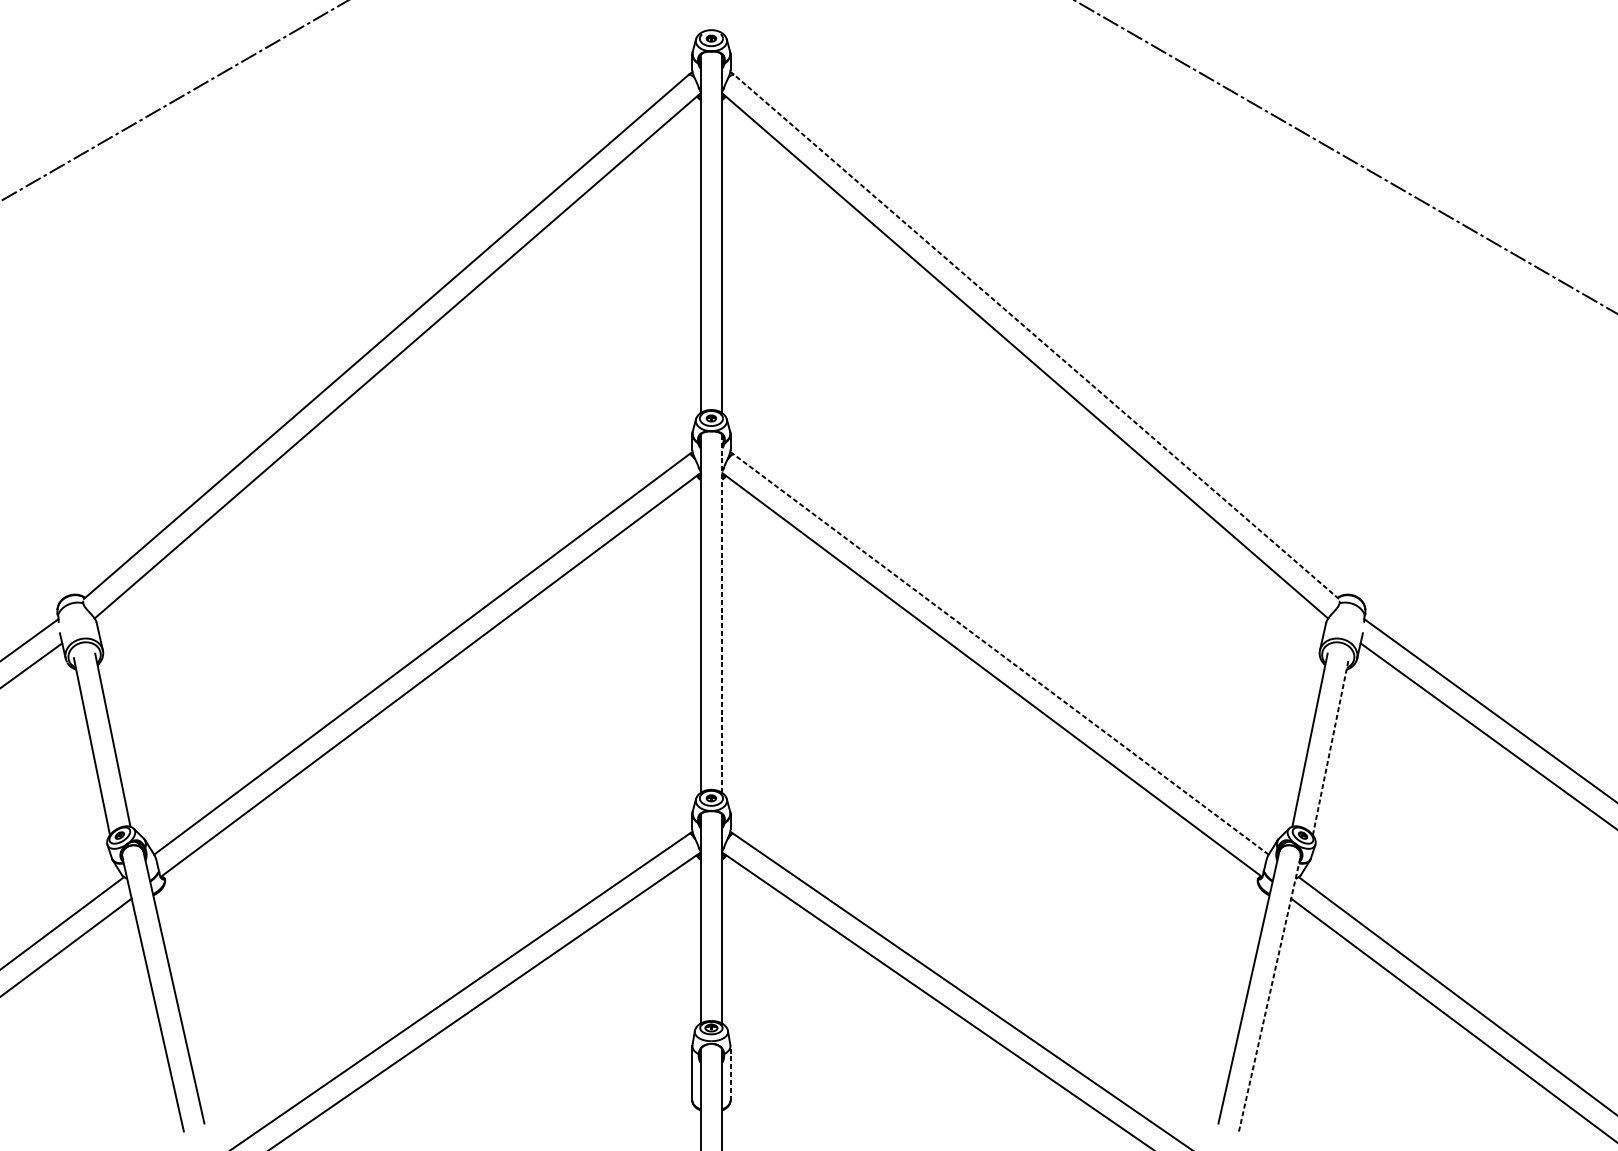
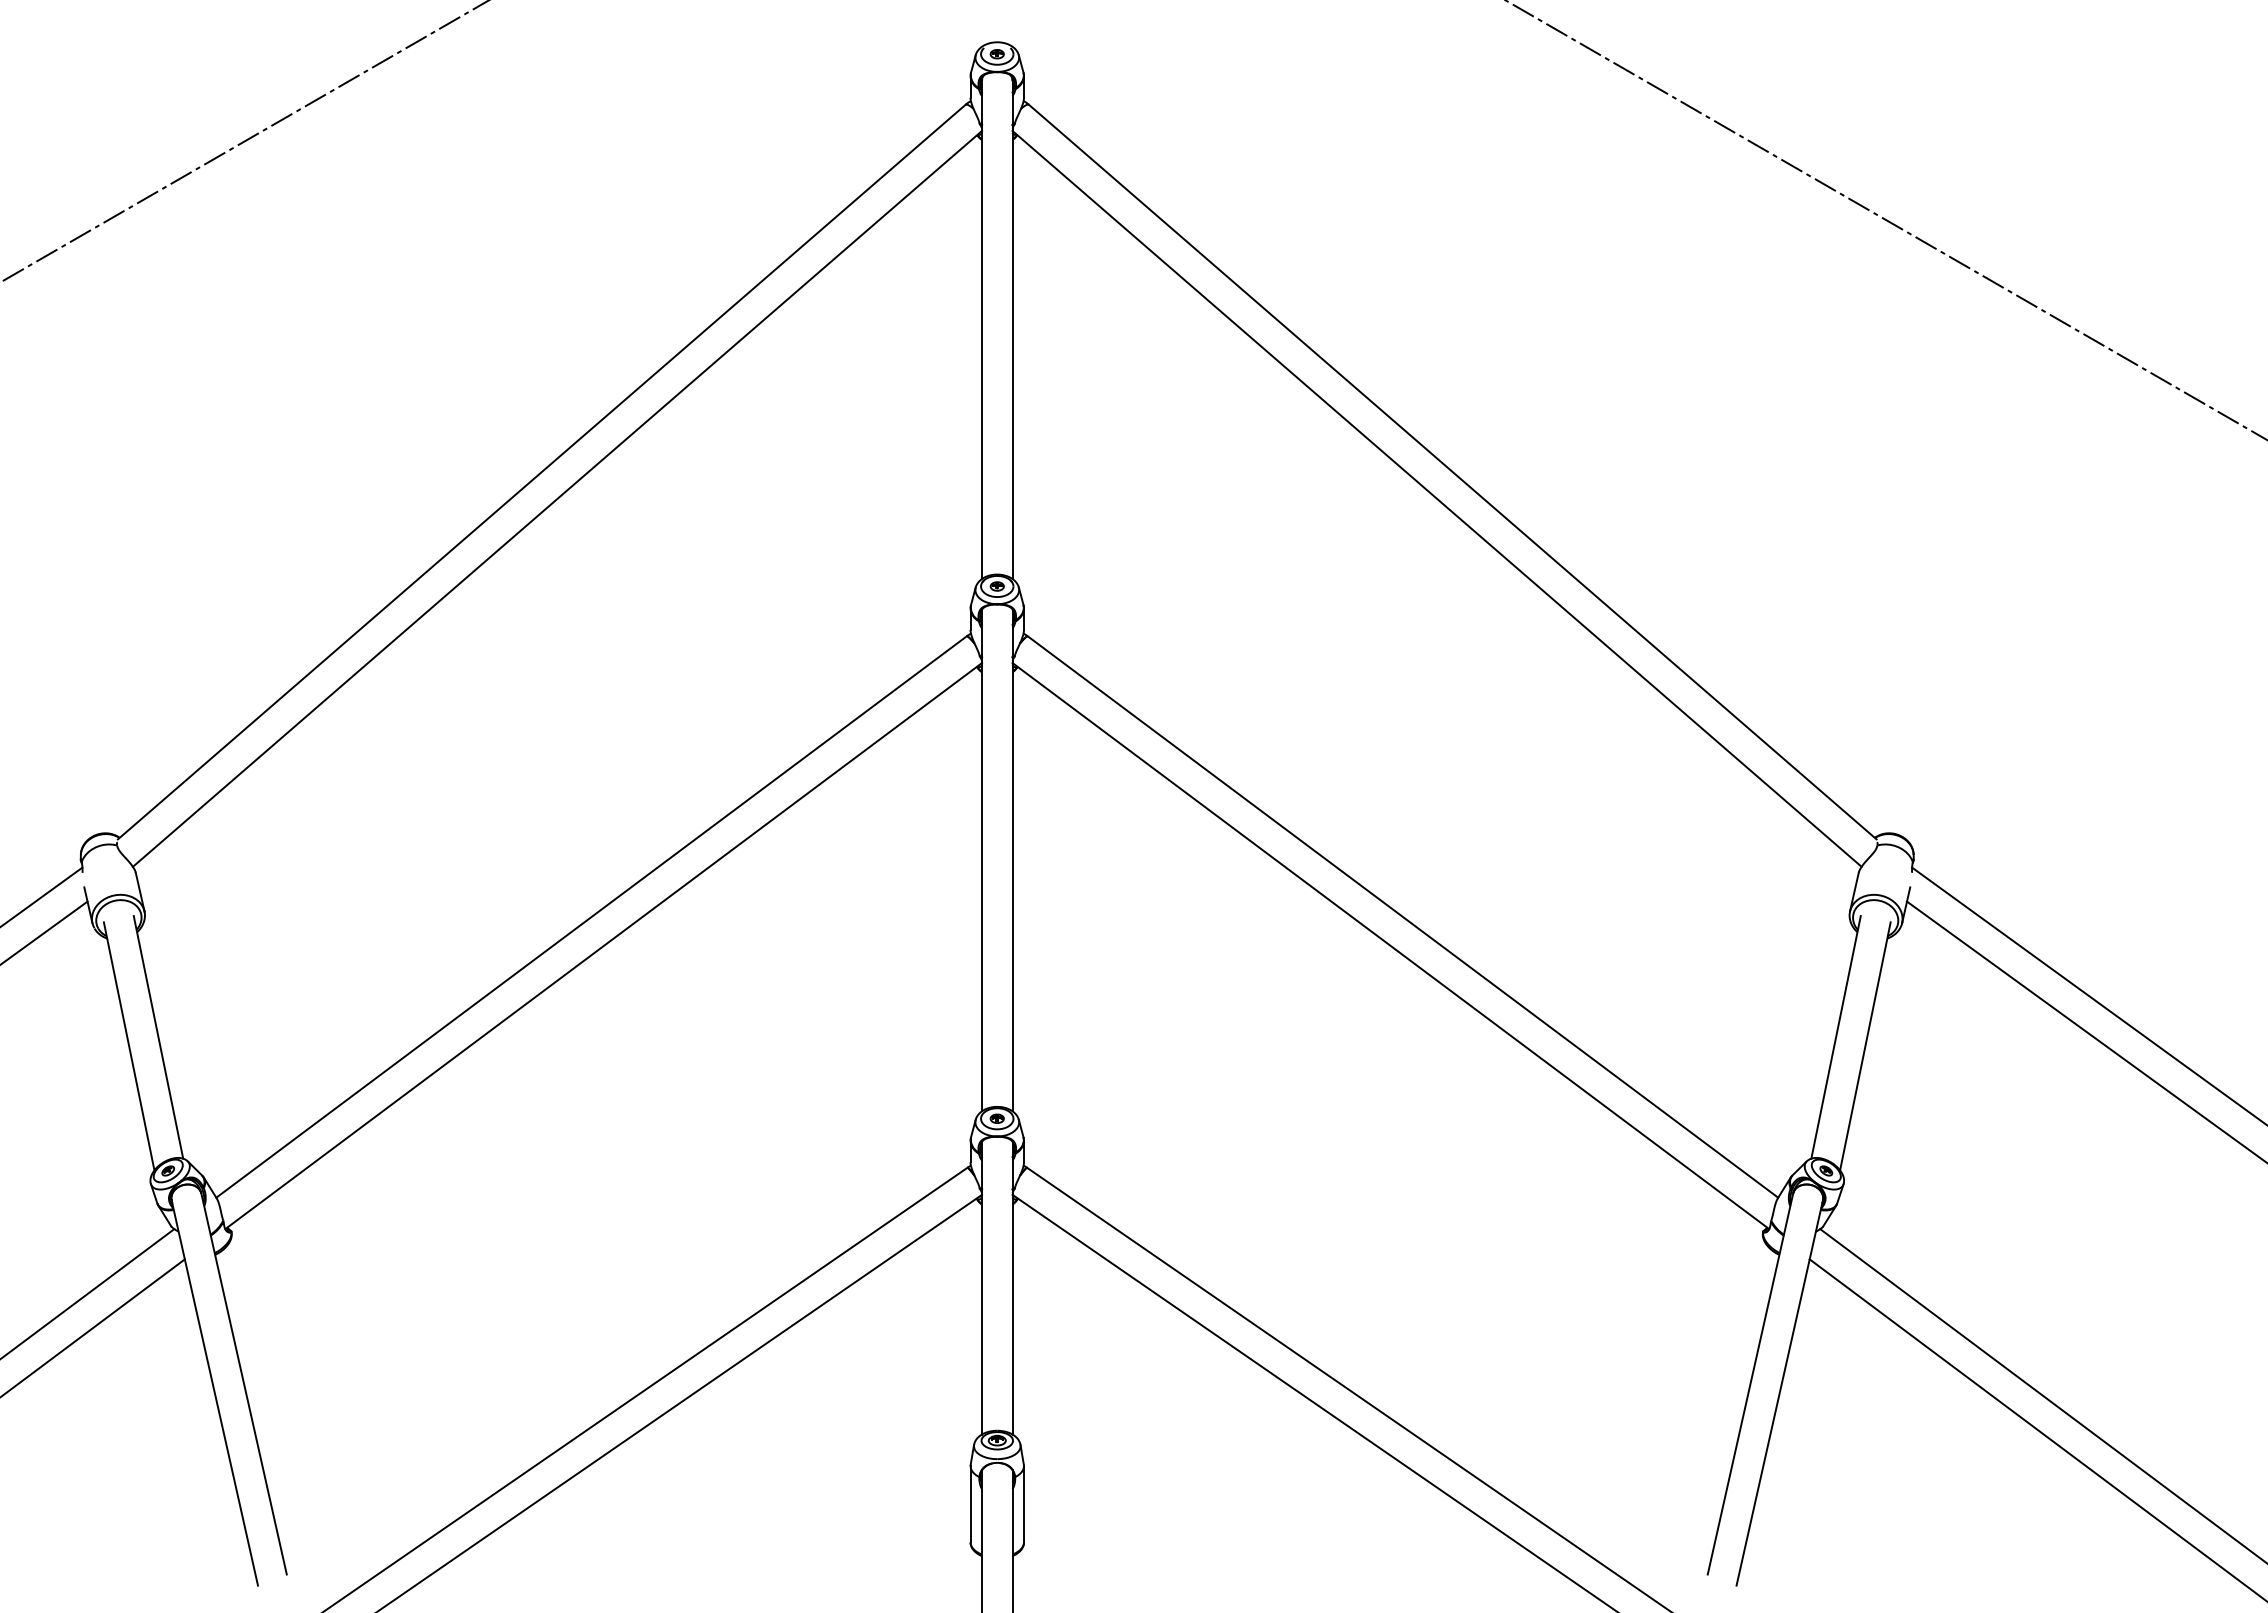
line: (1036, 337) -> (1452, 472), dashed -> solid
line: (722, 614) -> (1012, 860), dashed -> solid
line: (1000, 654) -> (1402, 917), dashed -> solid
line: (1330, 746) -> (1865, 1046), dashed -> solid
line: (1269, 993) -> (1779, 1392), dashed -> solid
line: (730, 1072) -> (1023, 1503), dashed -> solid

